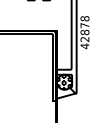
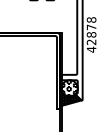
hatch: (66, 90) -> (71, 97), added

